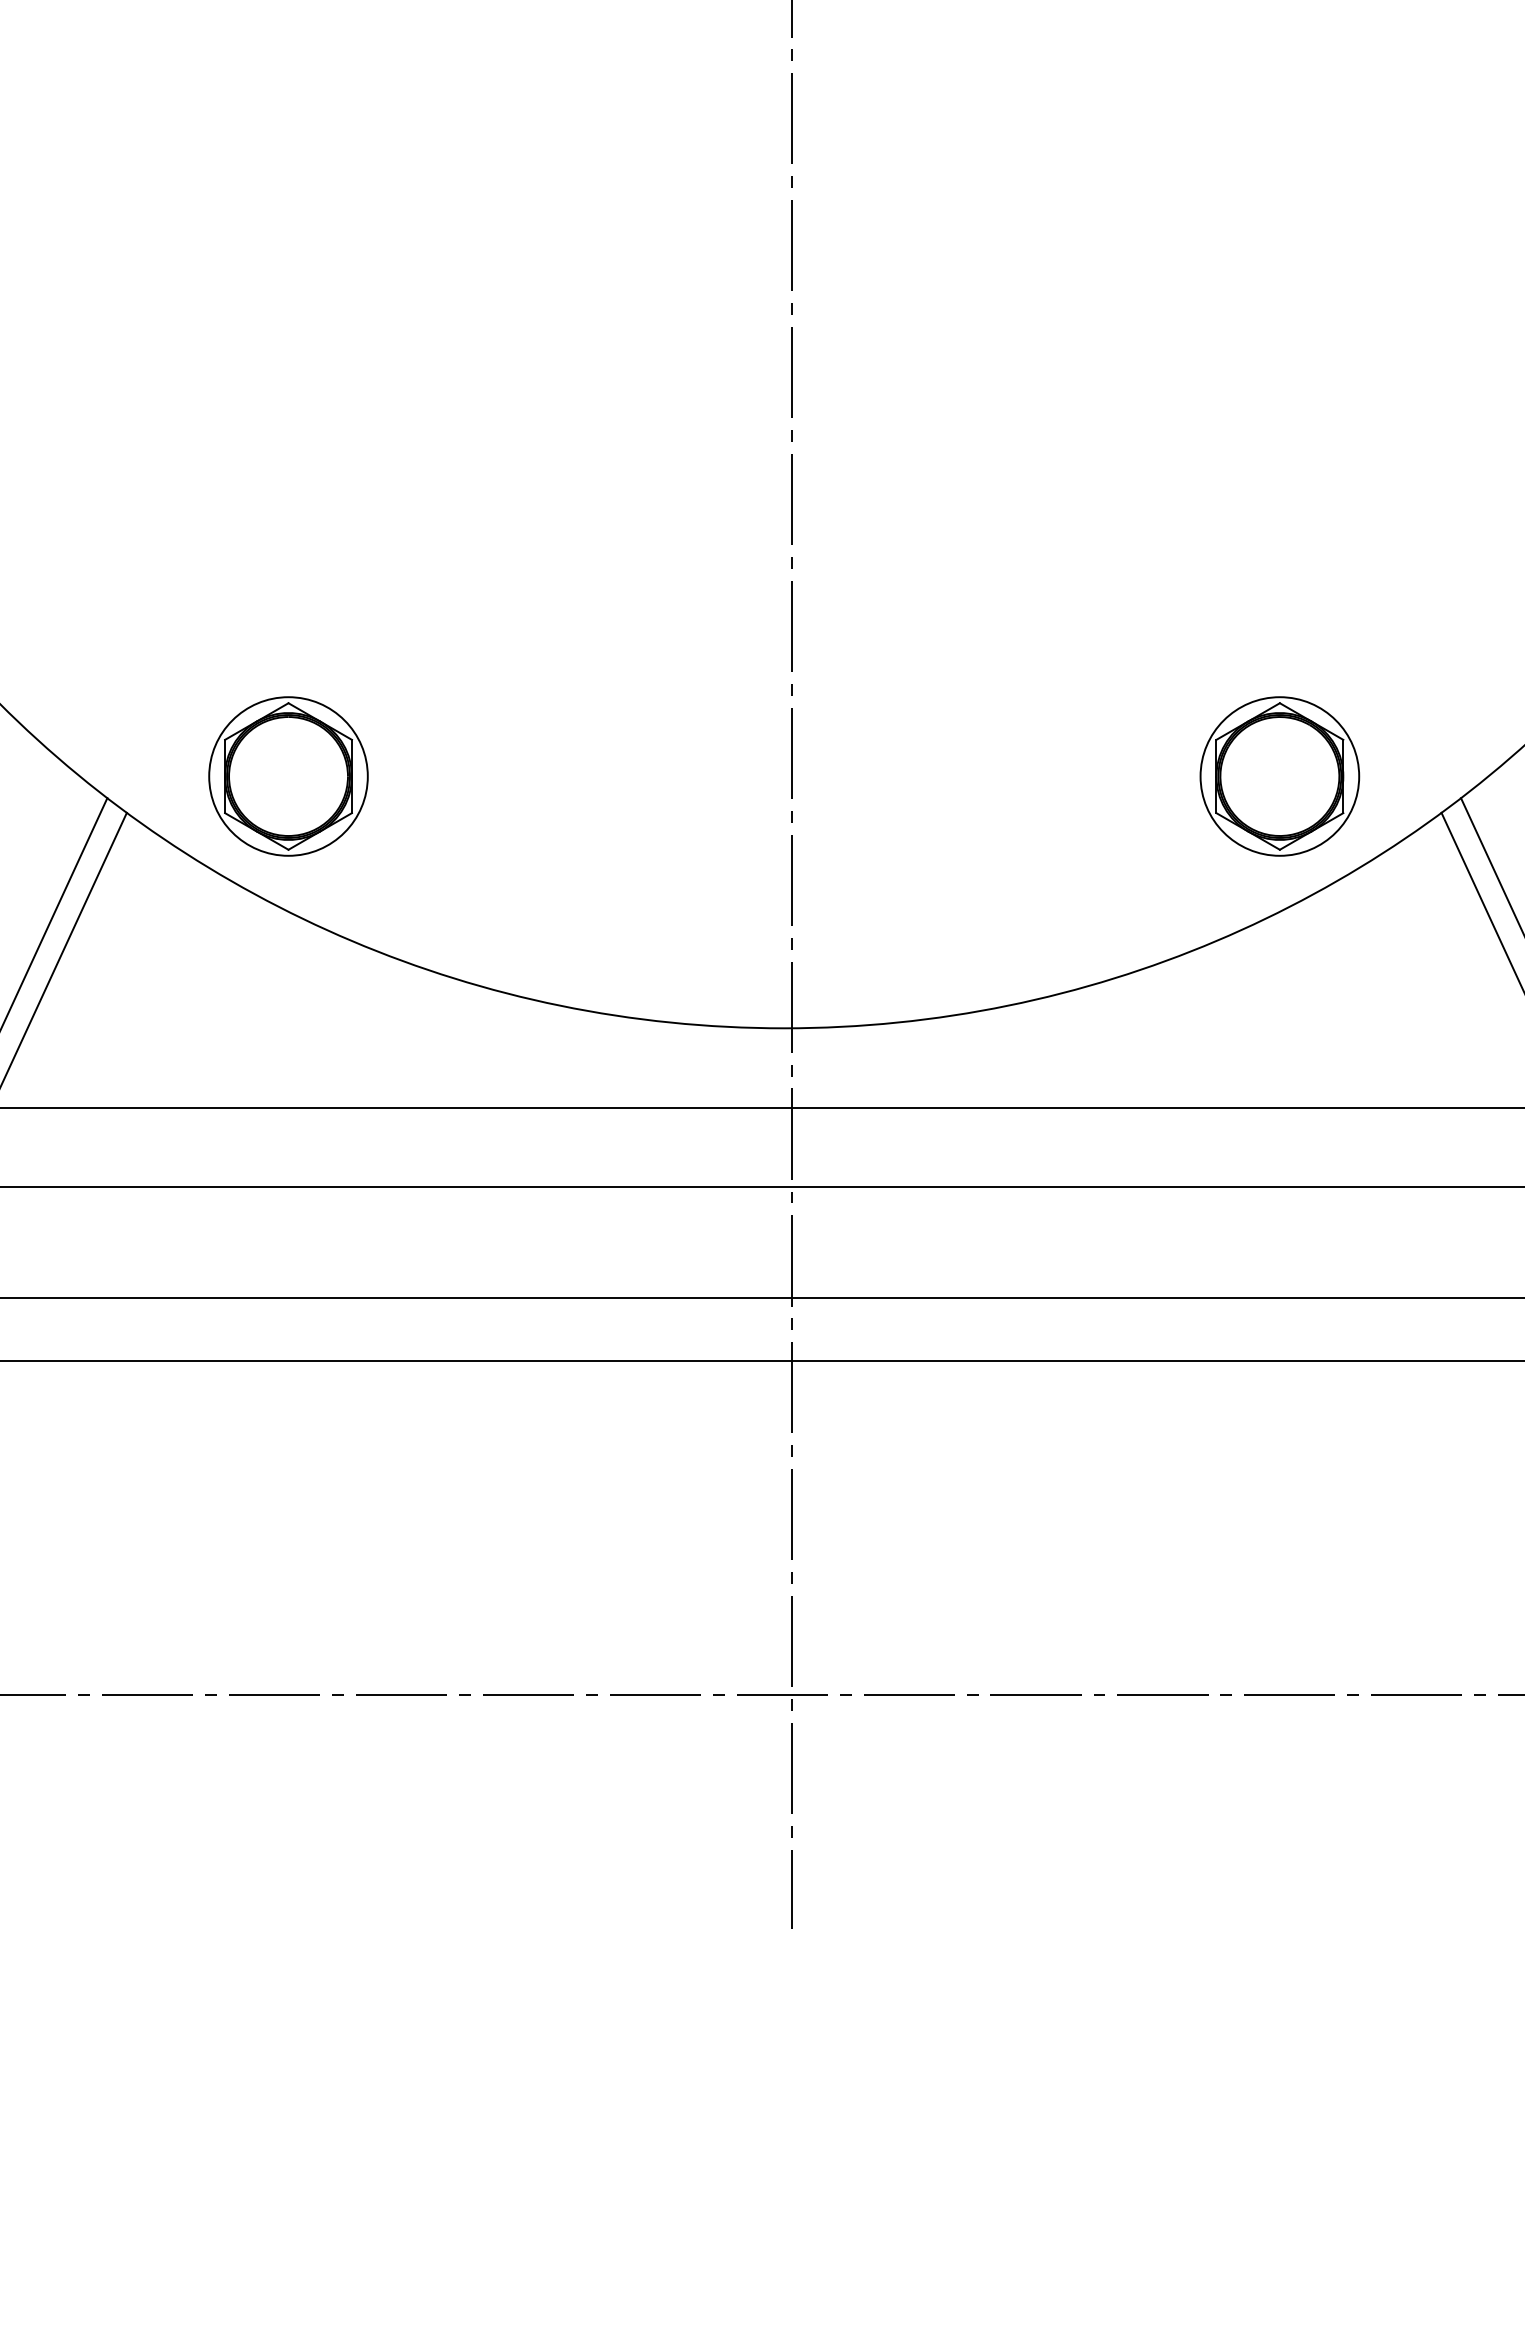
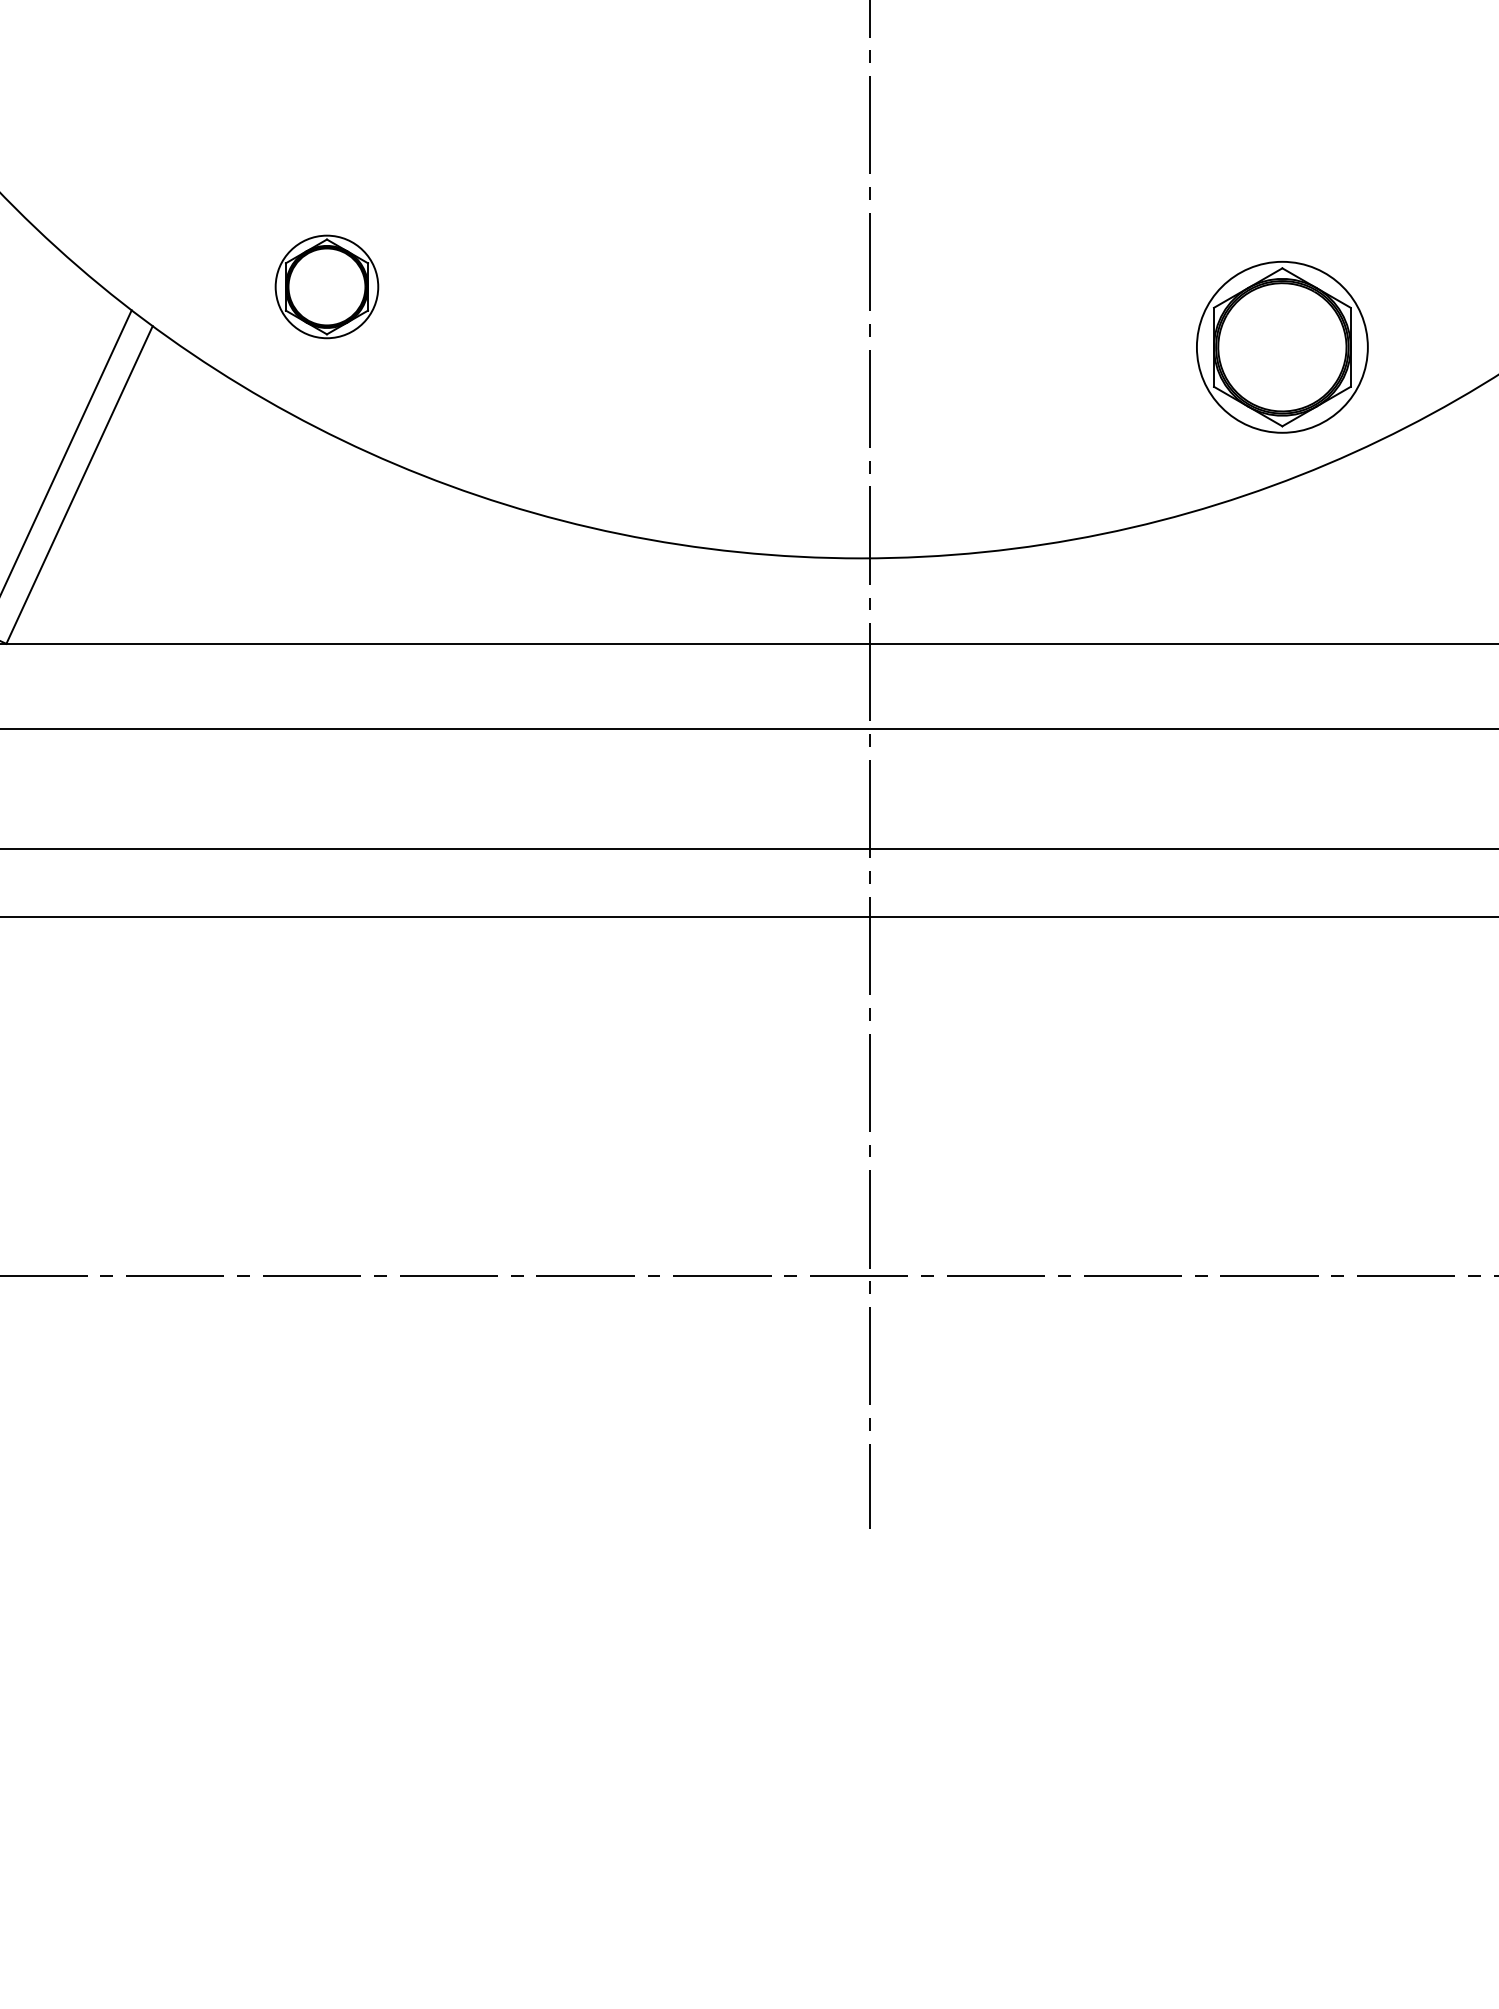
part: (288, 776) -> (326, 286), size x0.6
part: (1279, 776) -> (1281, 347), moved

